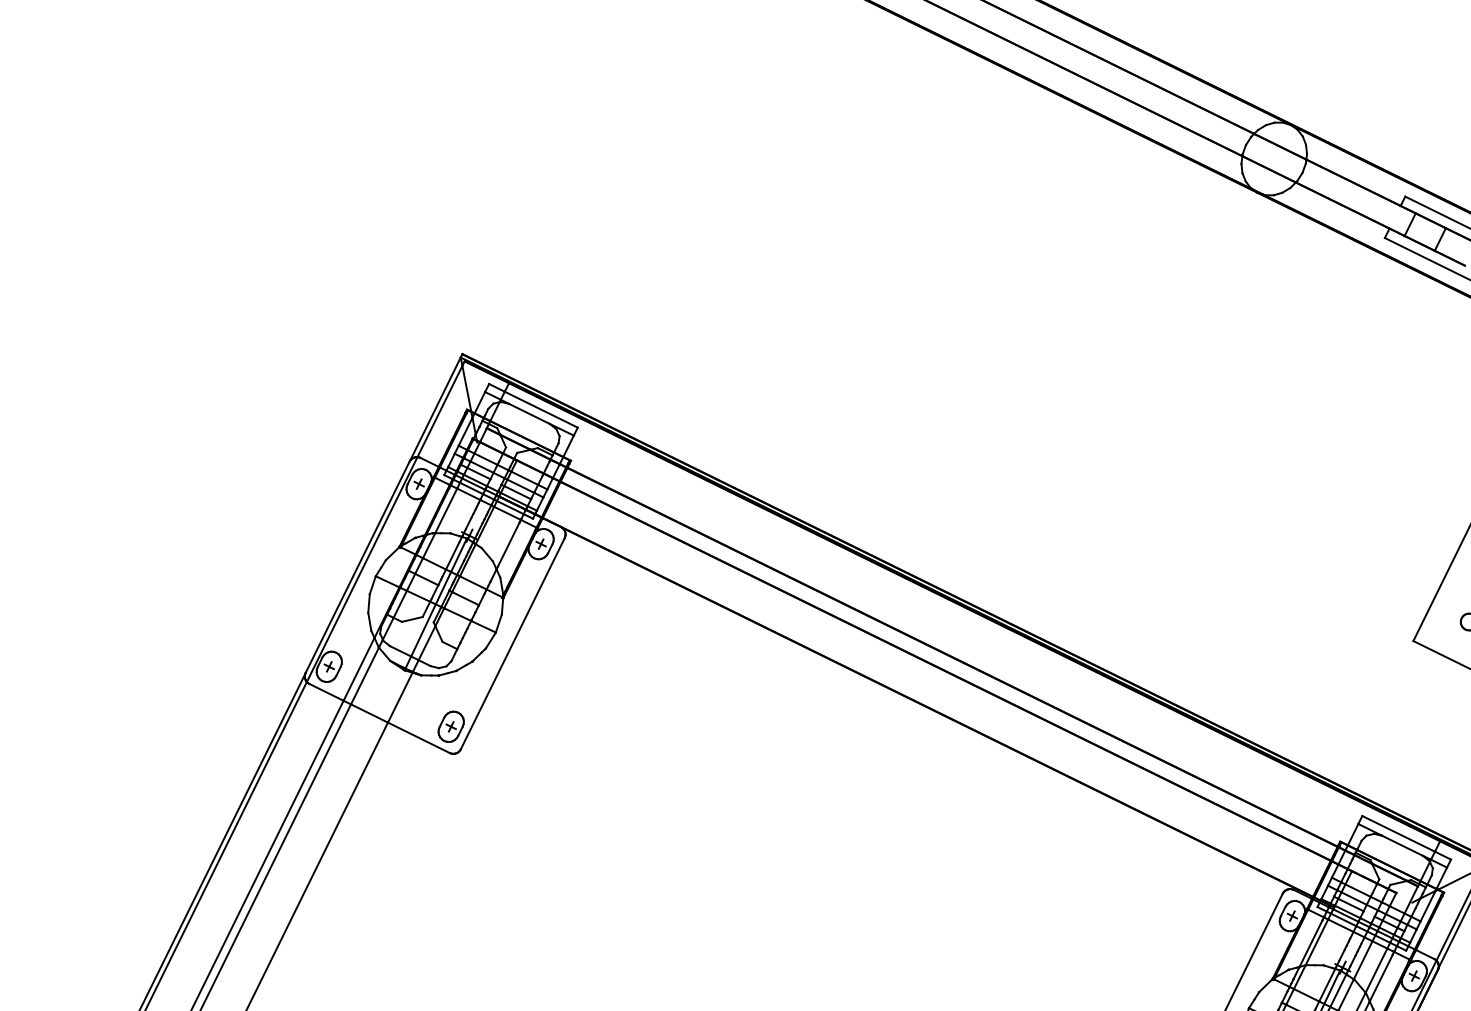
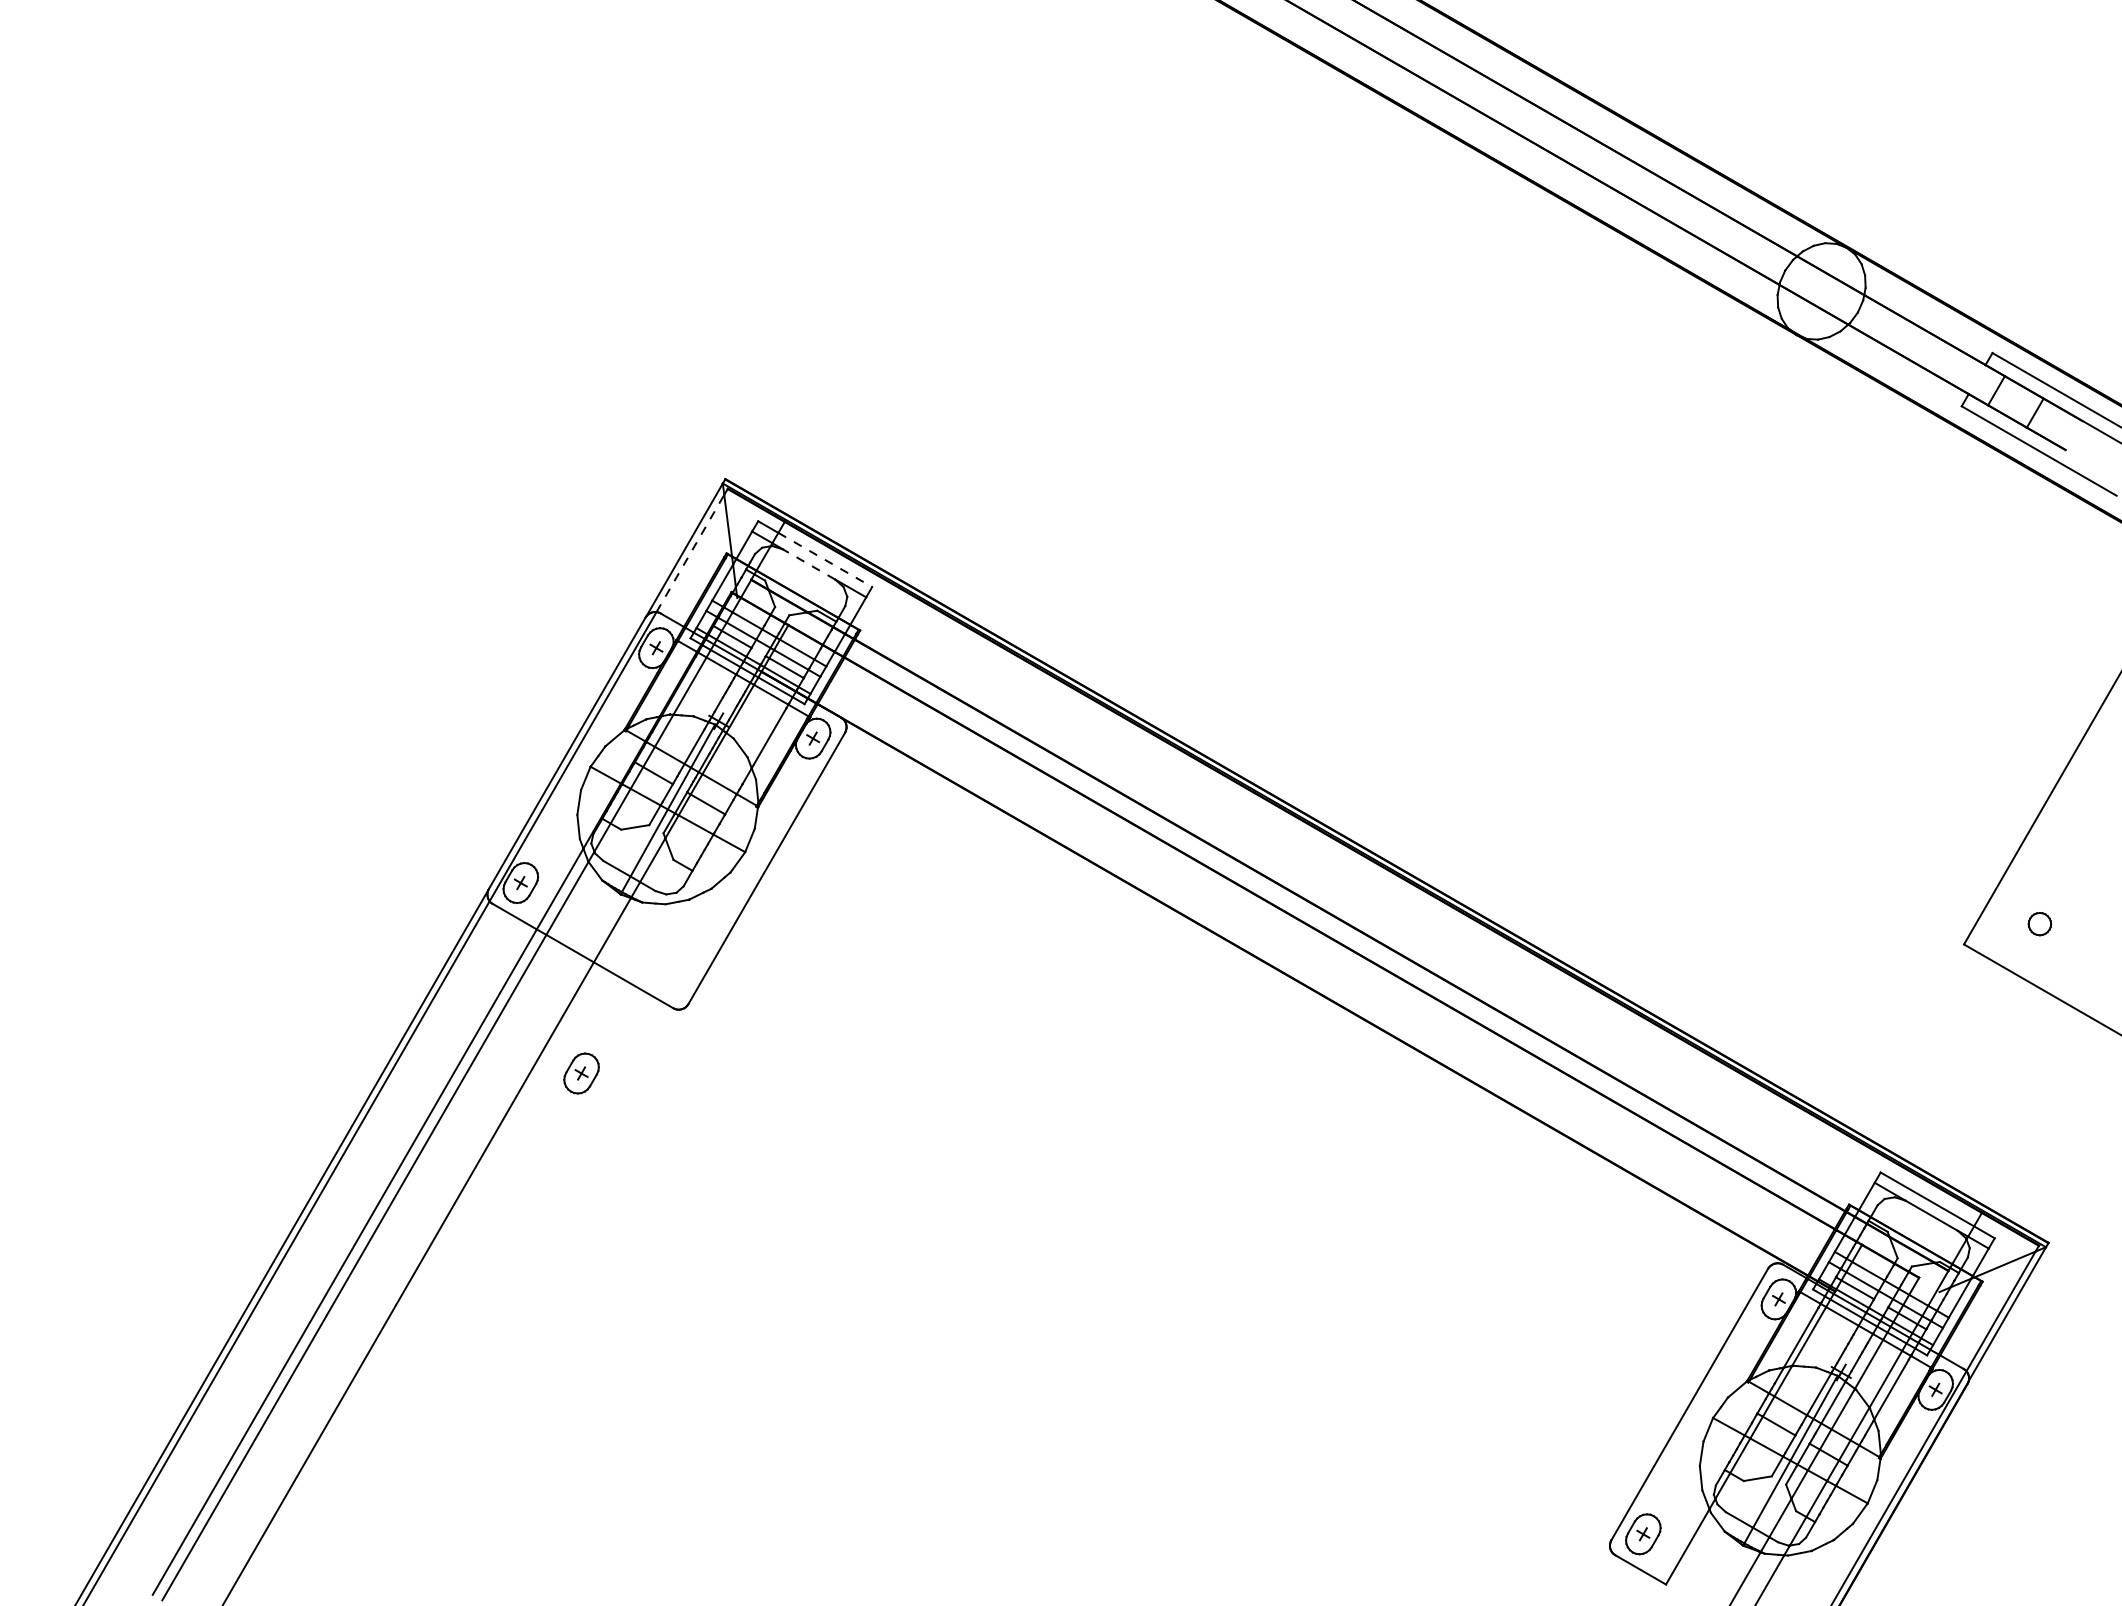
line: (541, 410) -> (825, 560), solid -> dashed
line: (440, 411) -> (690, 553), solid -> dashed
line: (528, 413) -> (808, 564), solid -> dashed
part: (451, 726) -> (581, 1073), moved

